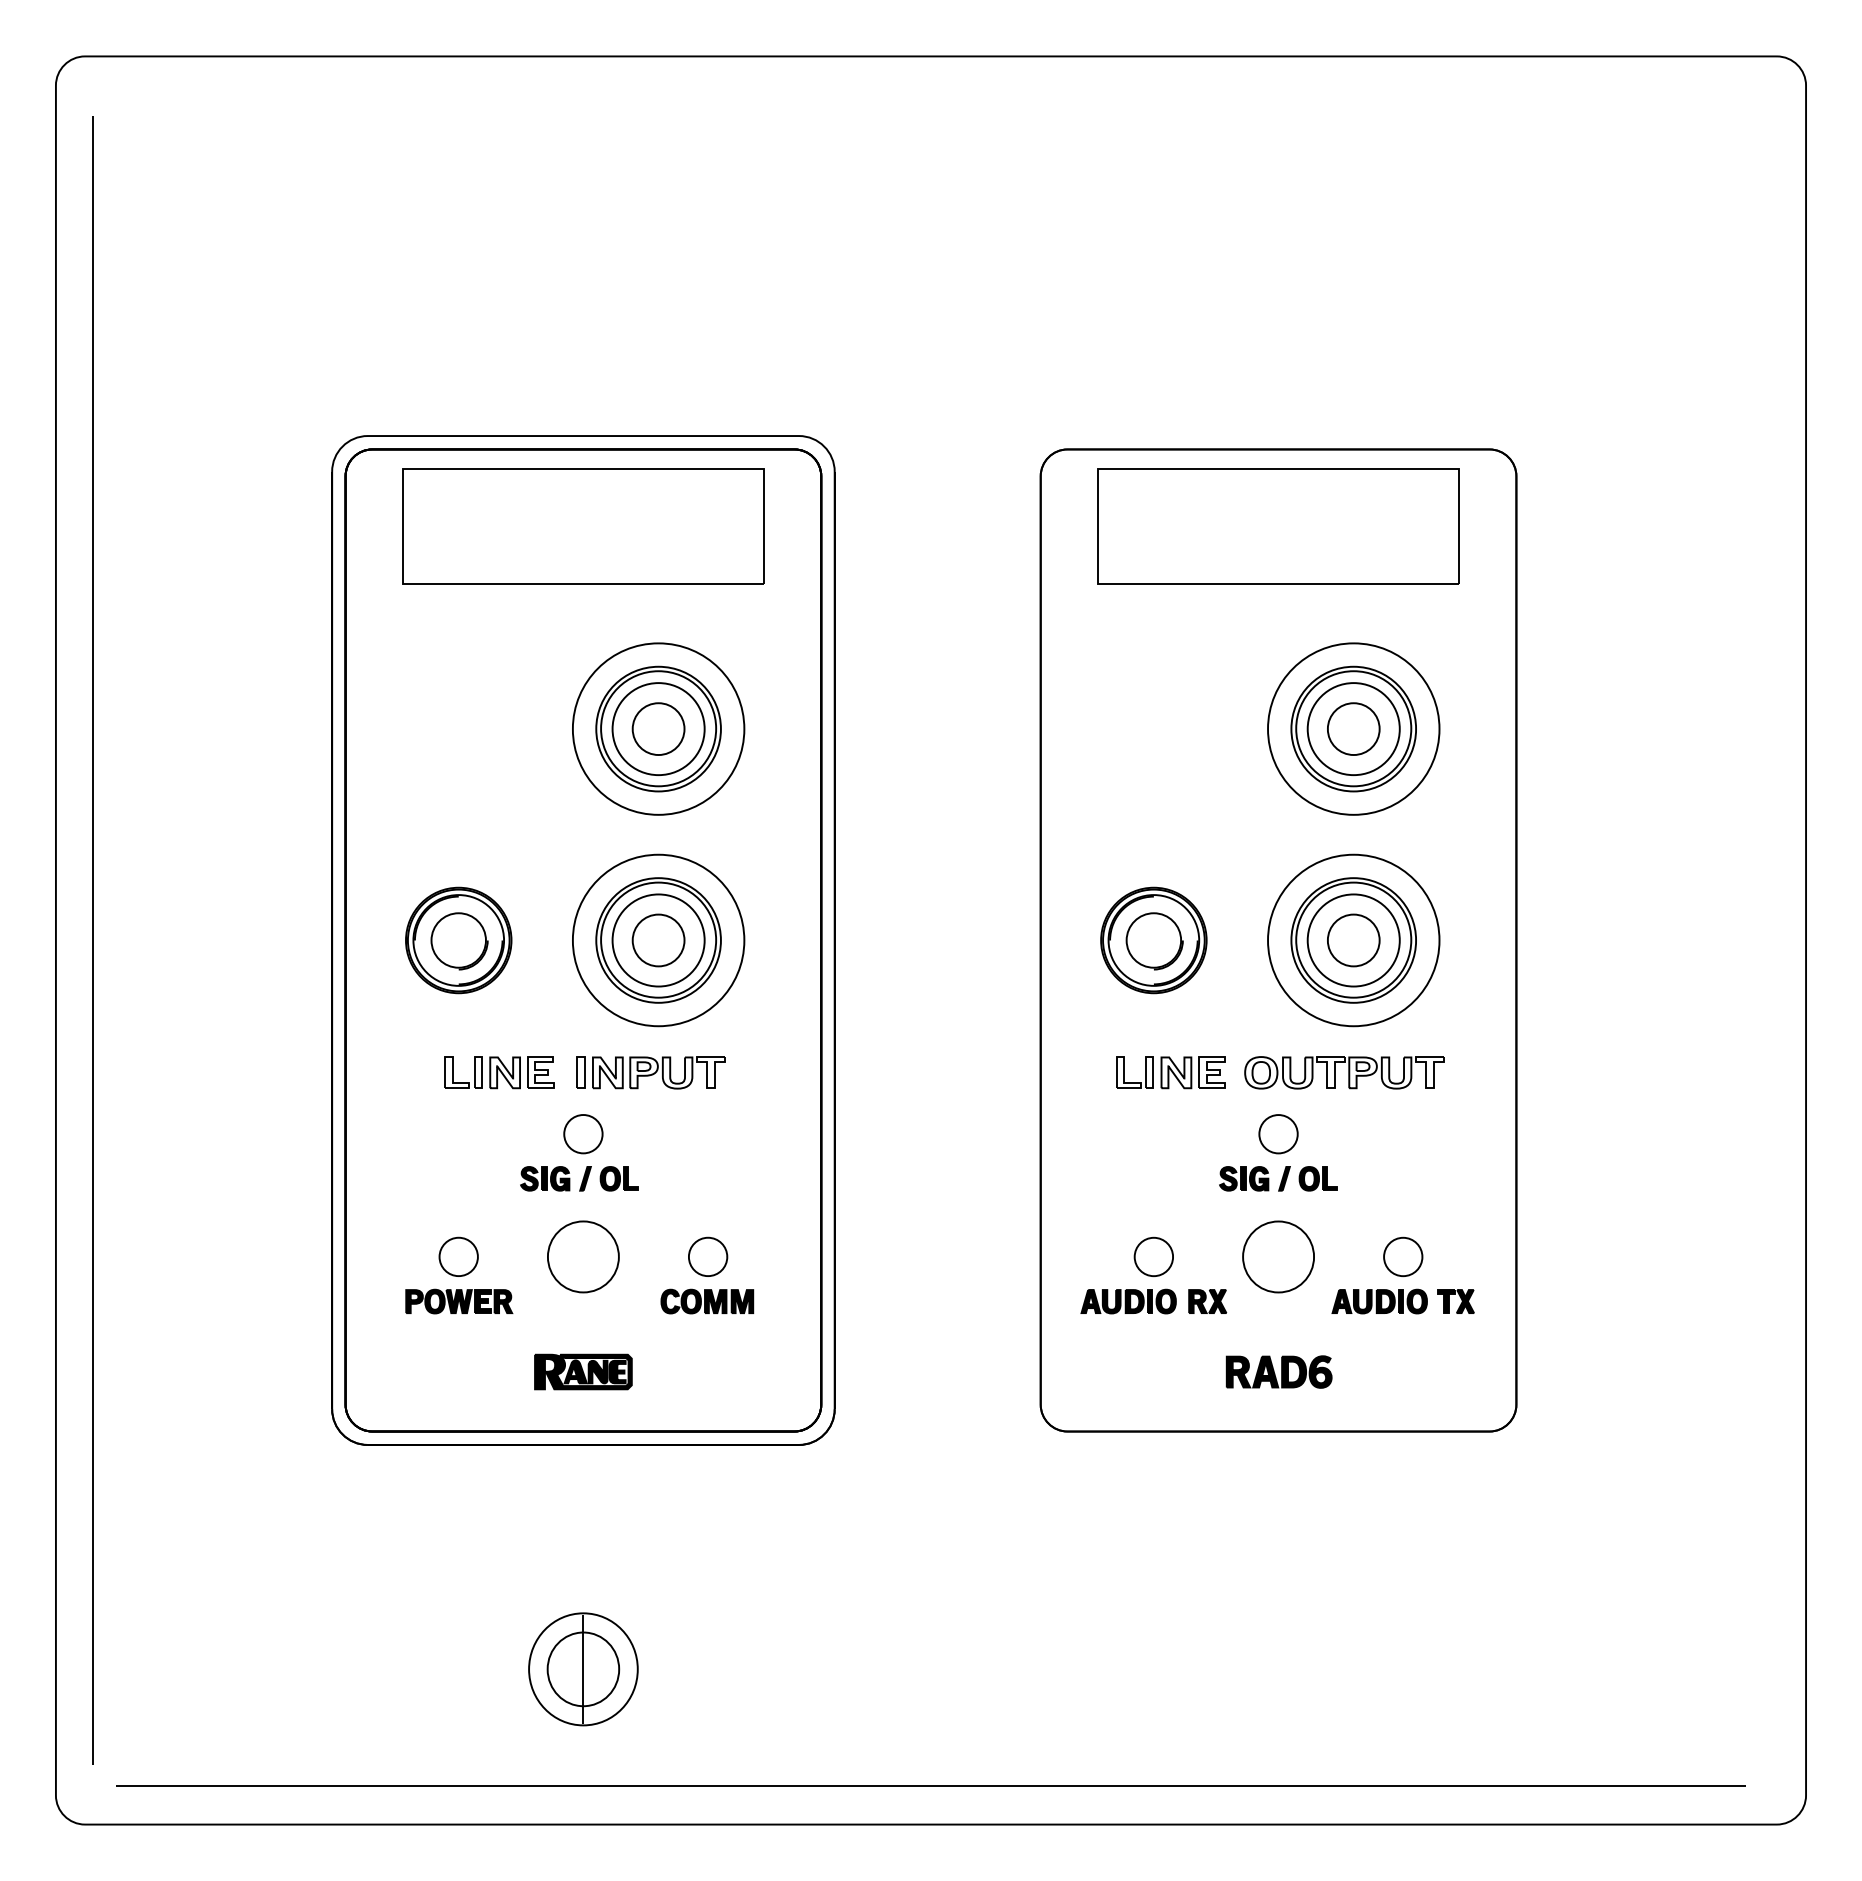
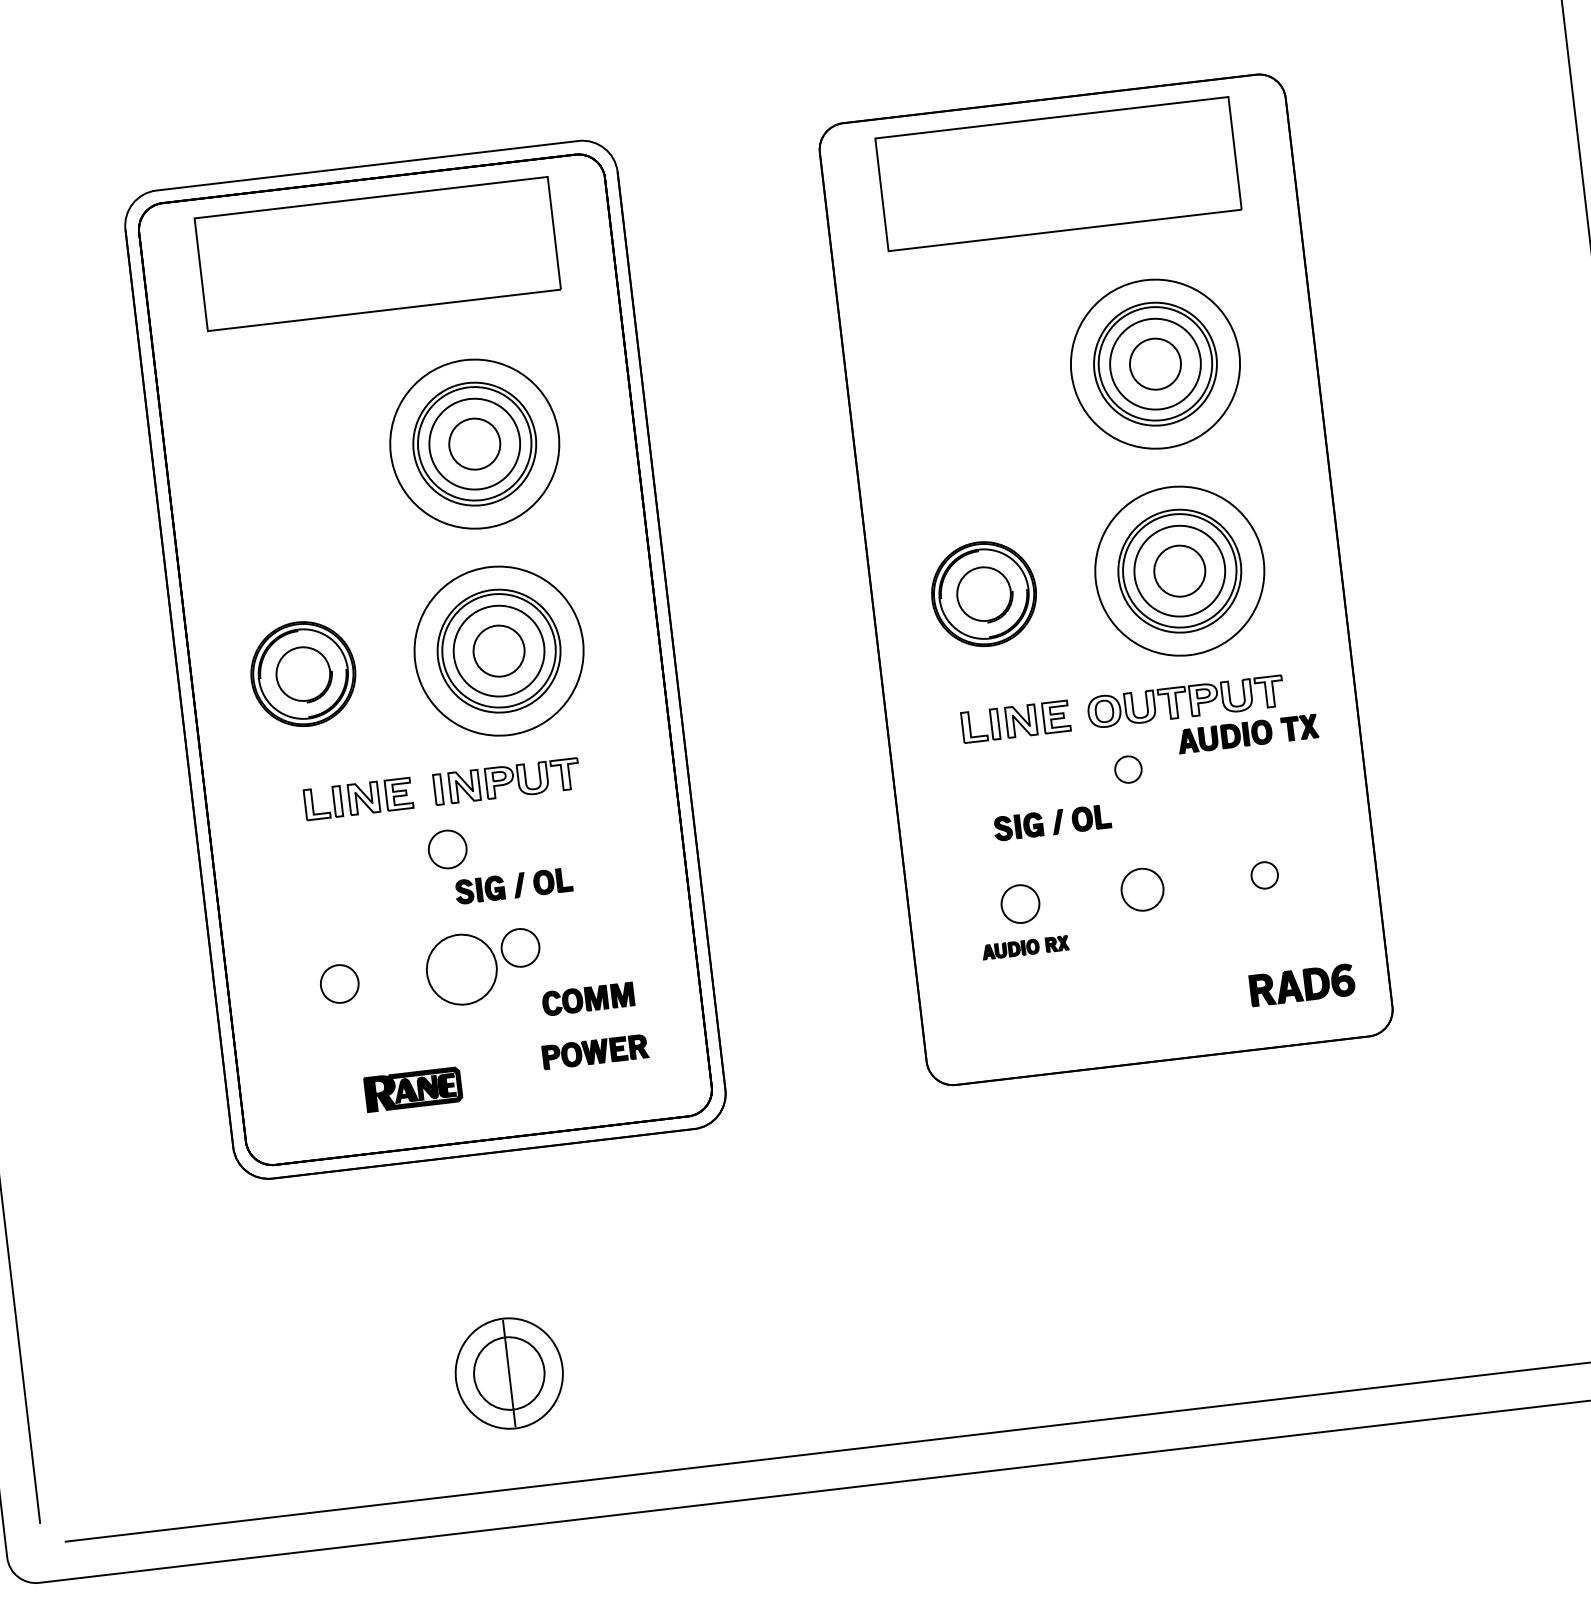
part: (1278, 1134) -> (1128, 769), size x0.7
part: (579, 1178) -> (513, 885), moved
part: (1278, 1178) -> (1052, 822), moved
part: (708, 1256) -> (520, 947), moved
part: (1278, 1256) -> (1142, 889), size x0.6
part: (1403, 1256) -> (1264, 874), size x0.7
part: (459, 1301) -> (595, 1051), moved
part: (1153, 1301) -> (1025, 947), size x0.6
part: (1402, 1301) -> (1247, 734), moved
part: (583, 1371) -> (413, 1089), moved
part: (1278, 1371) -> (1301, 984), moved

